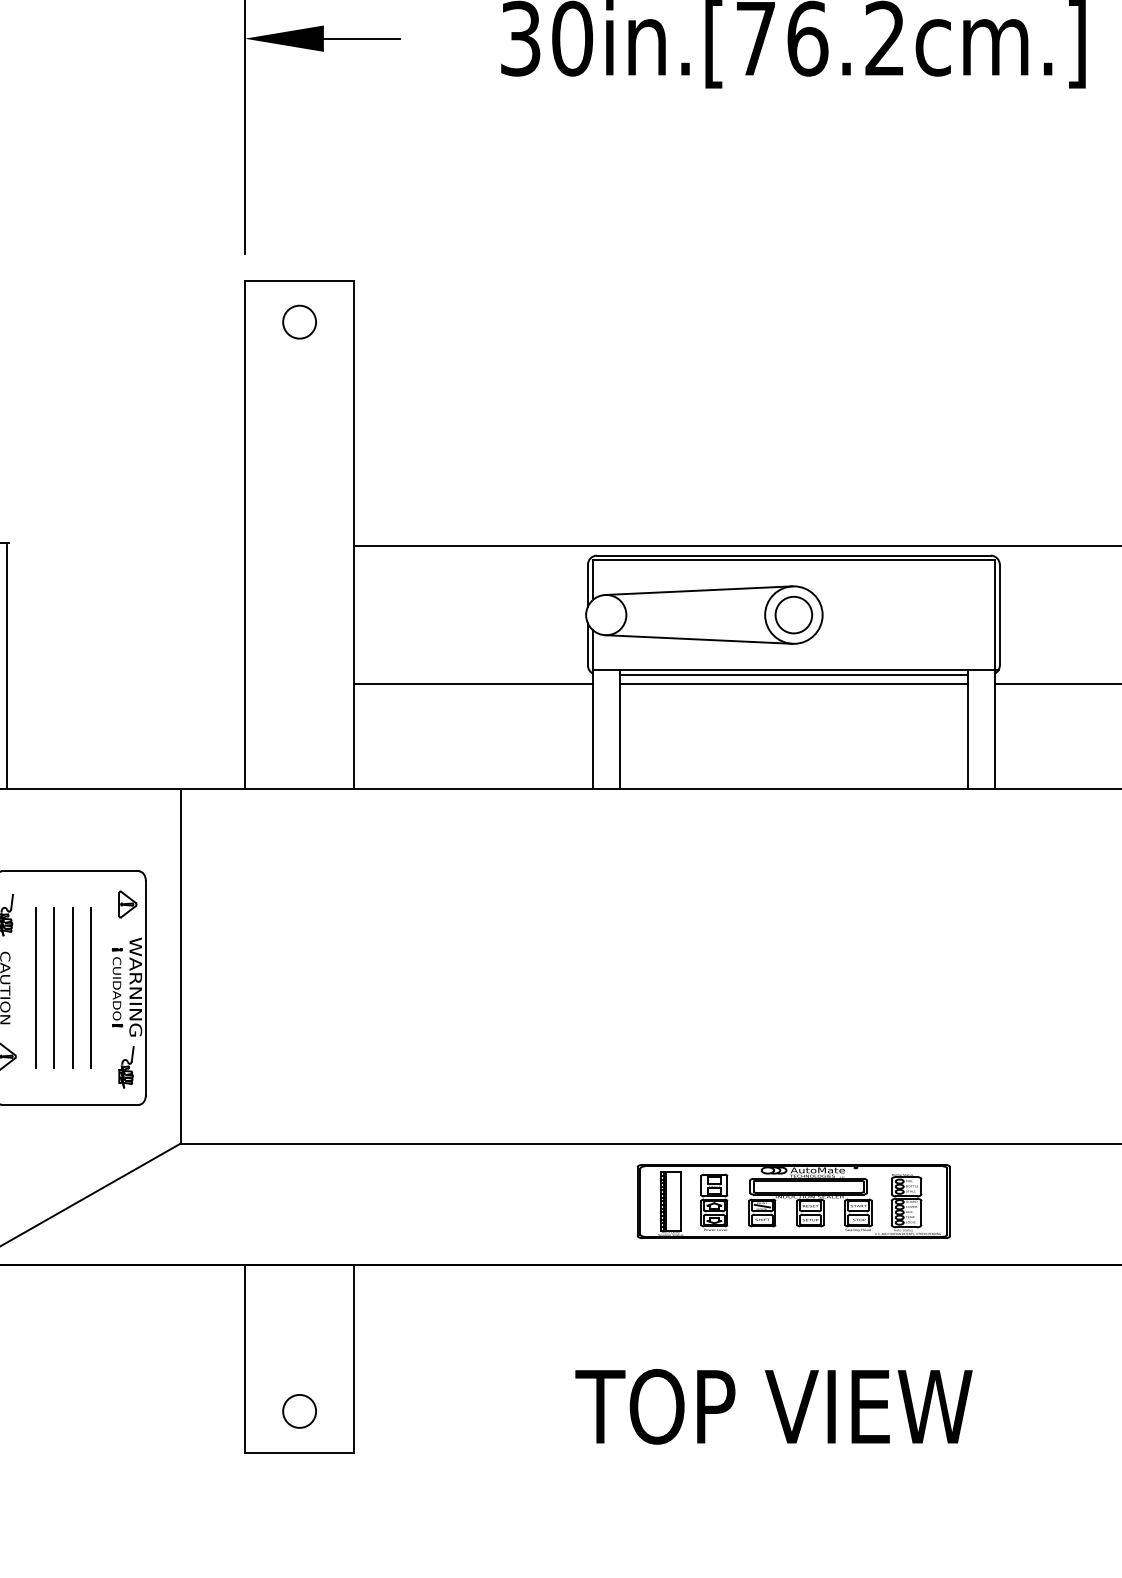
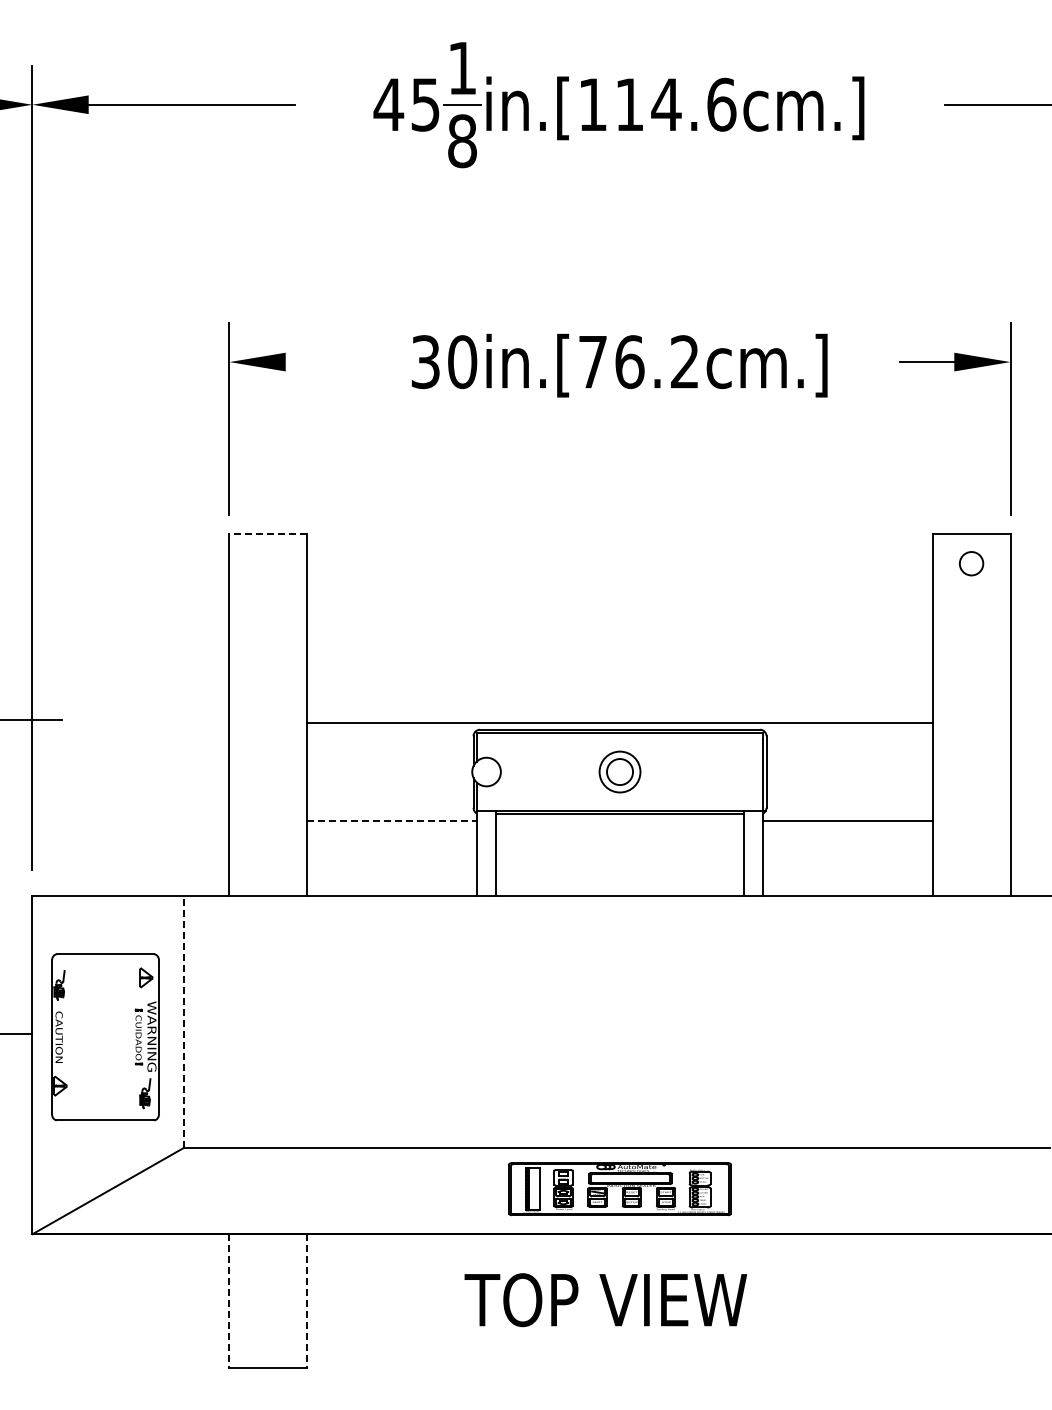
line: (361, 39) -> (312, 362), removed
line: (299, 281) -> (268, 534), solid -> dashed
circle: (299, 321) -> (268, 563), removed
line: (698, 590) -> (552, 754), removed
line: (698, 639) -> (552, 789), removed
line: (7, 666) -> (60, 808), removed
line: (473, 683) -> (392, 820), solid -> dashed
line: (793, 683) -> (619, 820), removed
line: (180, 965) -> (183, 1021), solid -> dashed
line: (35, 986) -> (80, 1036), removed
line: (54, 988) -> (94, 1037), removed
line: (73, 988) -> (107, 1037), removed
line: (91, 988) -> (120, 1037), removed
line: (244, 1358) -> (229, 1300), solid -> dashed
line: (354, 1358) -> (307, 1300), solid -> dashed
text: (773, 1407) -> (605, 1300), moved
circle: (299, 1410) -> (268, 1337), removed

